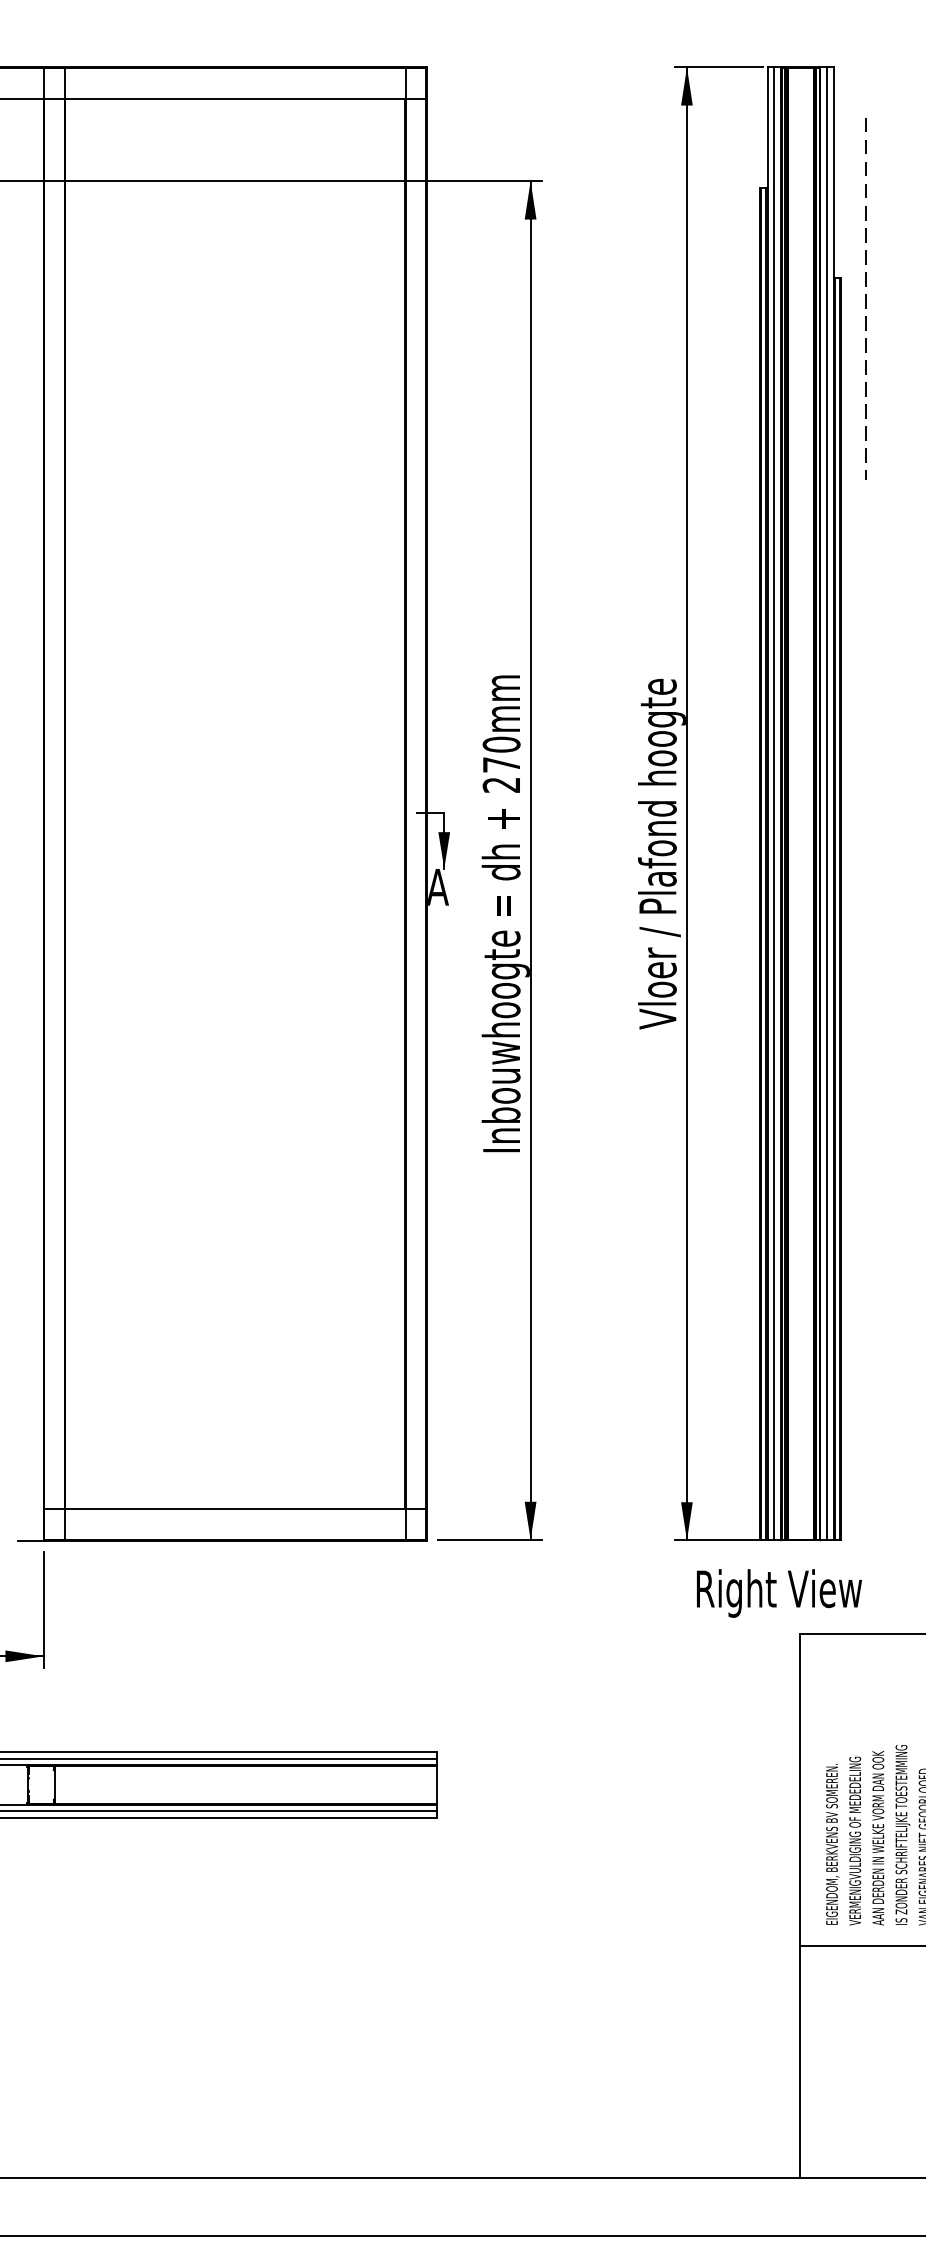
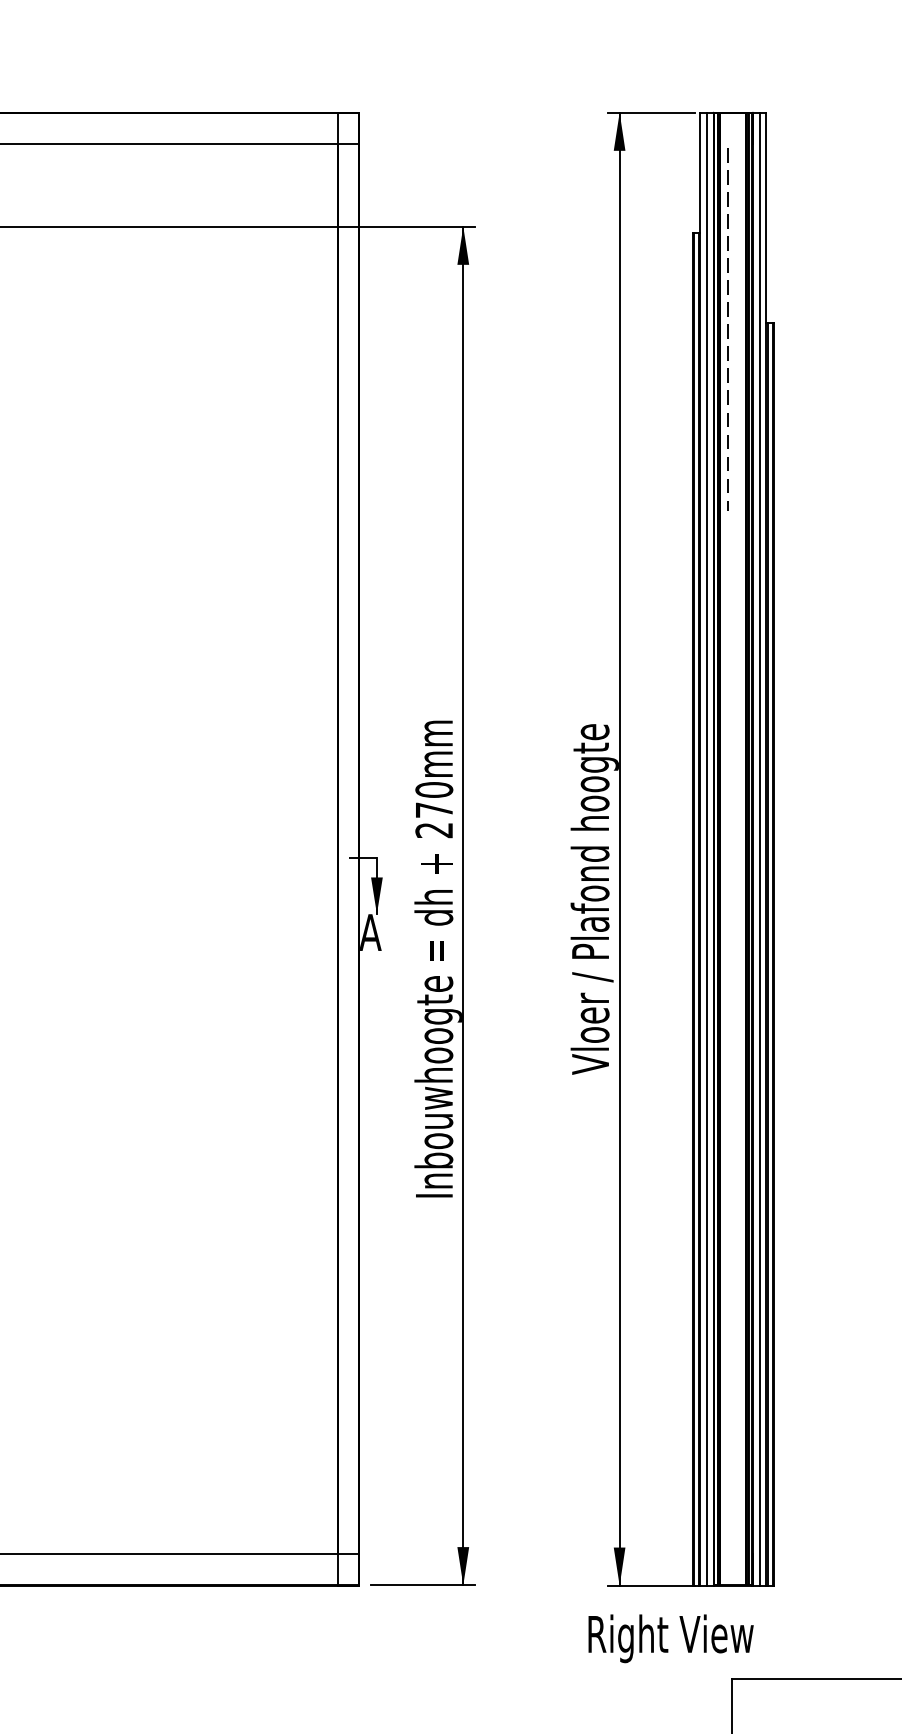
line: (865, 298) -> (727, 328), moved
text: (779, 1593) -> (671, 1638), moved

